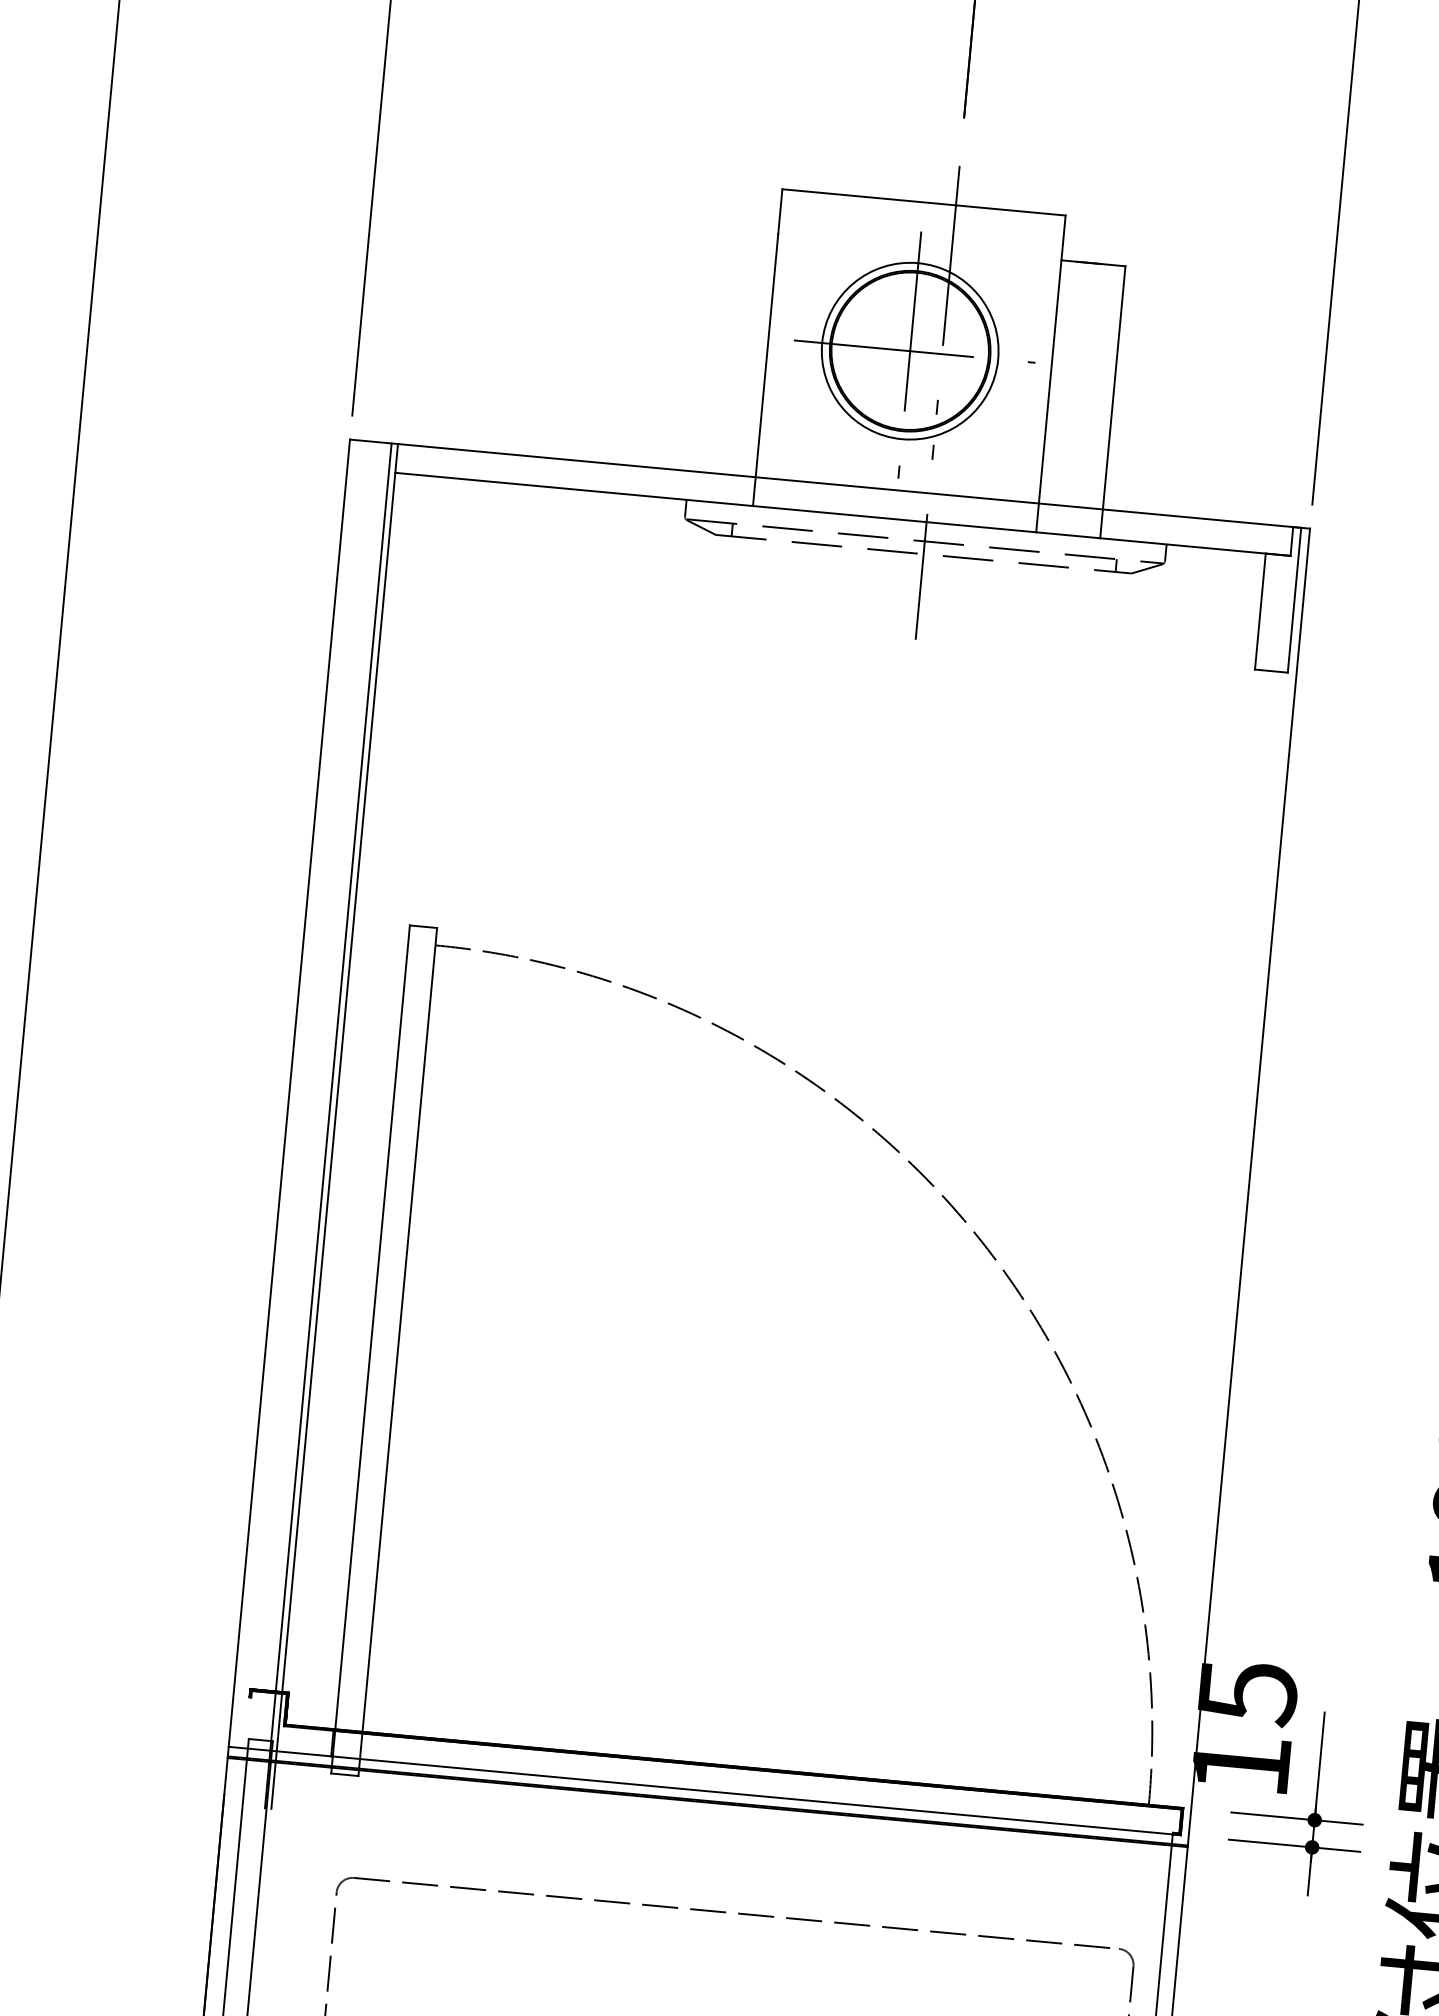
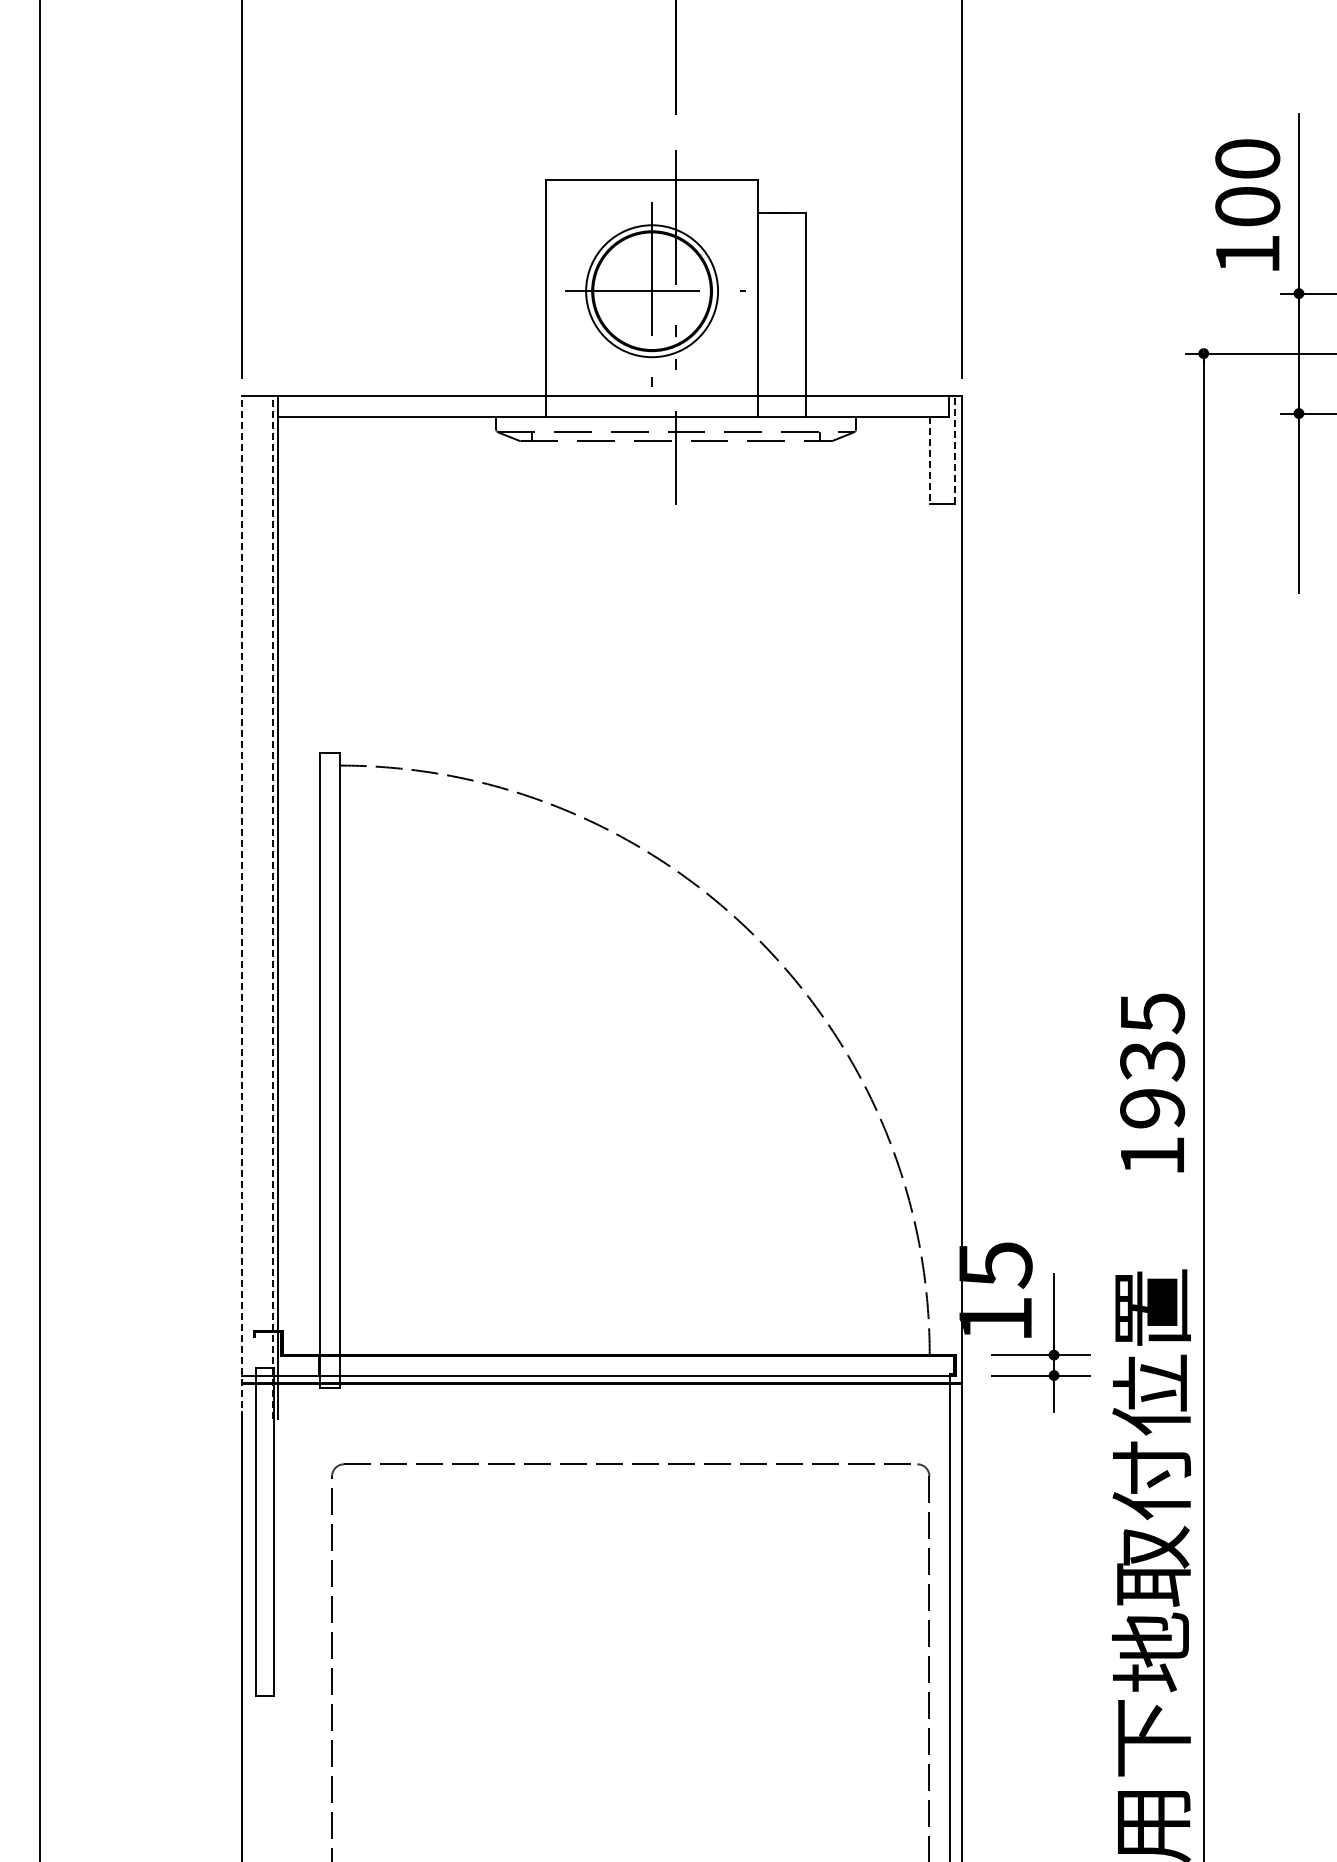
line: (1294, 599) -> (954, 449), solid -> dashed
line: (1260, 612) -> (930, 461), solid -> dashed
line: (286, 1122) -> (241, 907), solid -> dashed
line: (328, 1126) -> (273, 907), solid -> dashed

